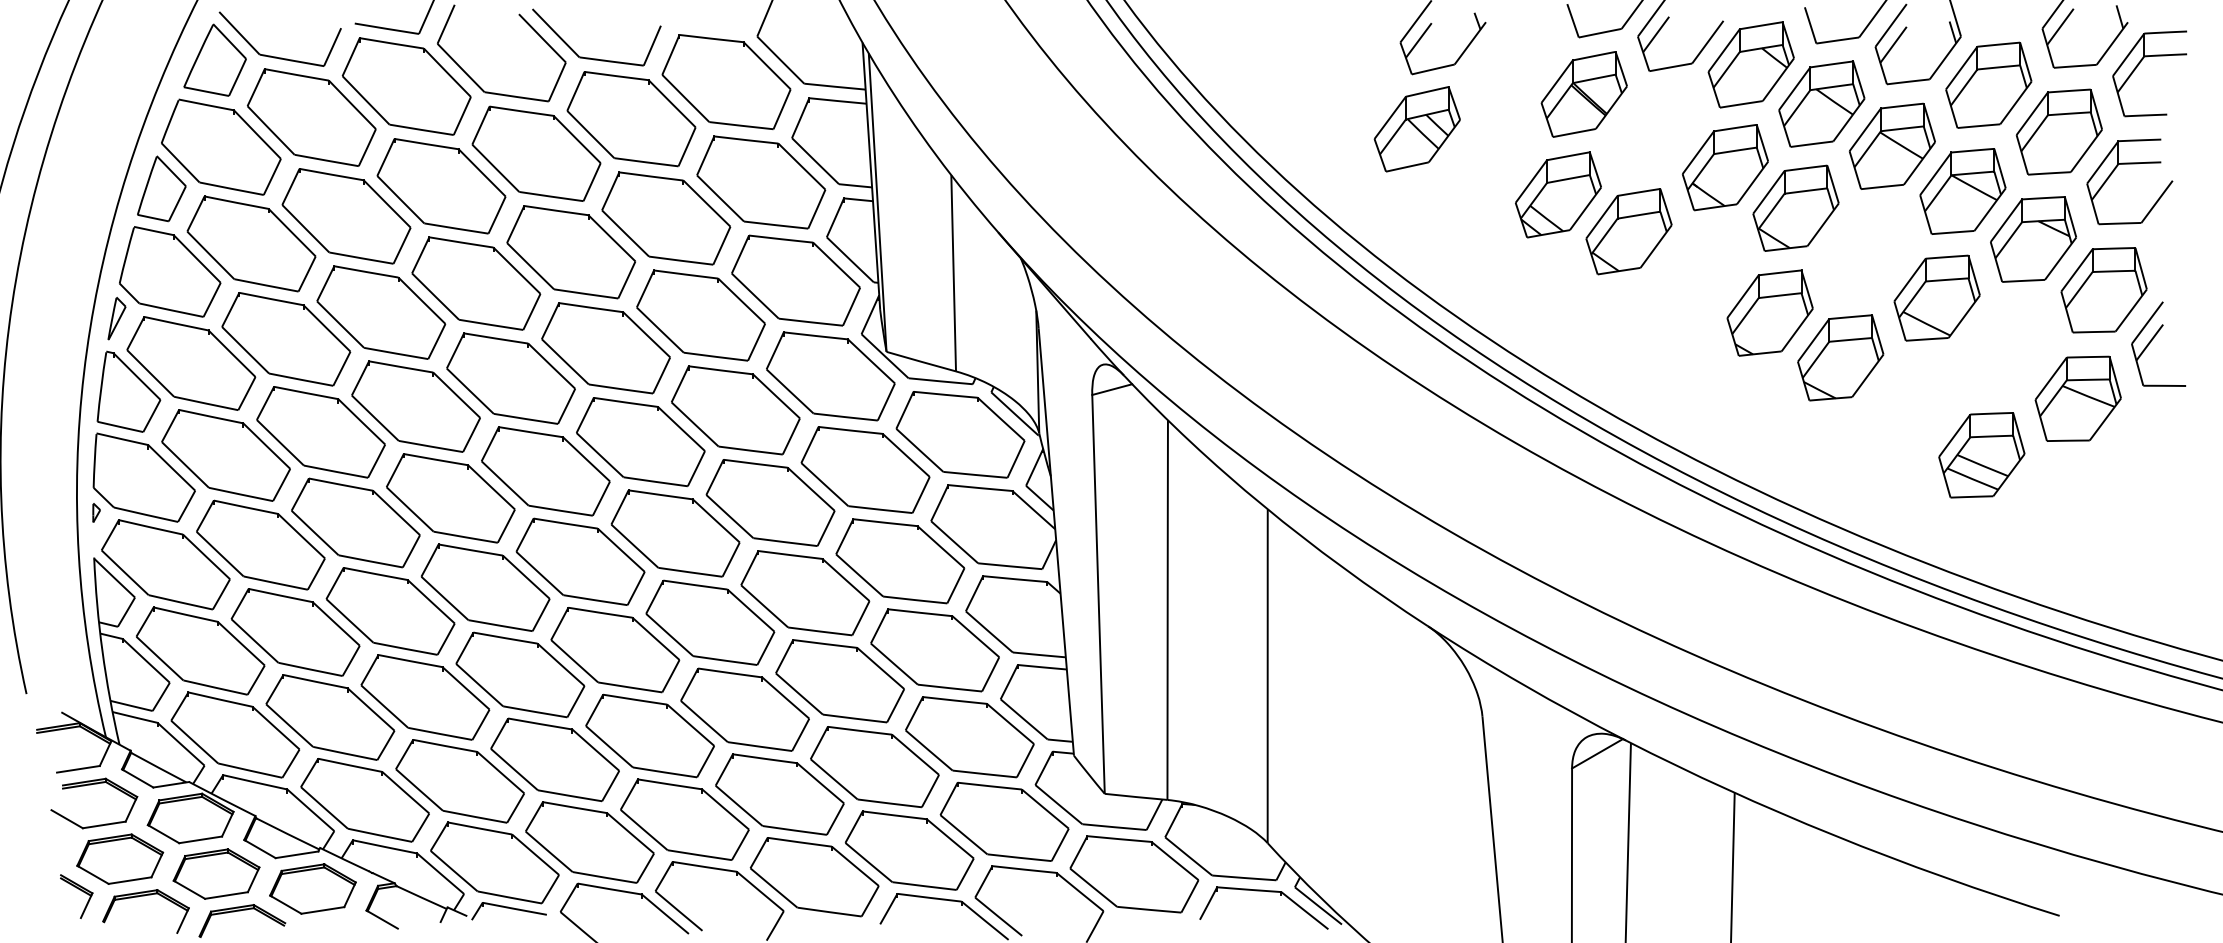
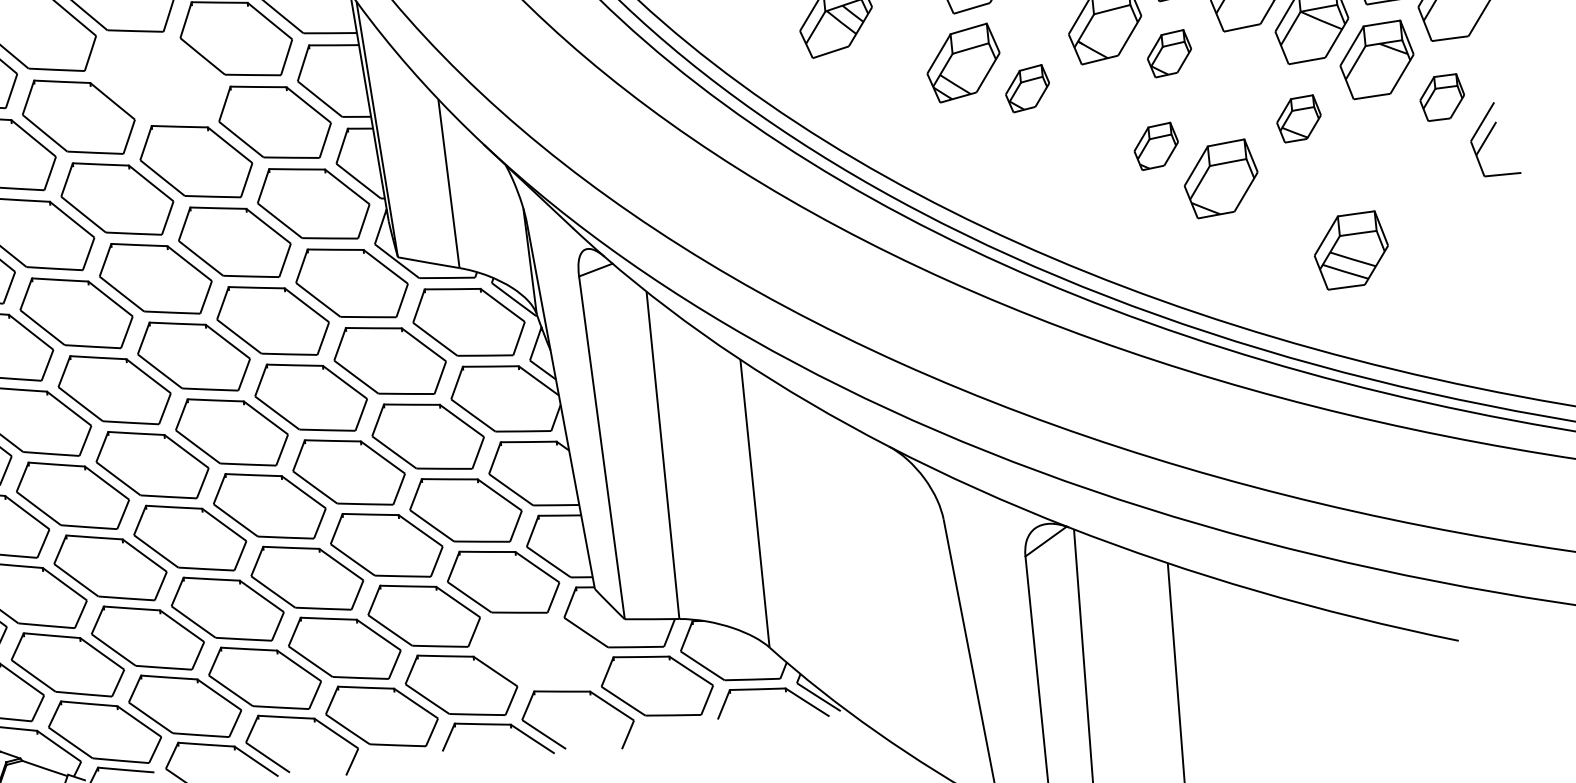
part: (631, 119) -> (157, 79), removed
part: (1795, 207) -> (1168, 53), size x0.6
part: (1628, 231) -> (1027, 88), size x0.6
part: (2103, 290) -> (1441, 97), size x0.6
part: (1936, 297) -> (1298, 118), size x0.6
part: (1769, 312) -> (1155, 146), size x0.6
part: (2077, 398) -> (1428, 193), removed
part: (1004, 821) -> (540, 651), removed

